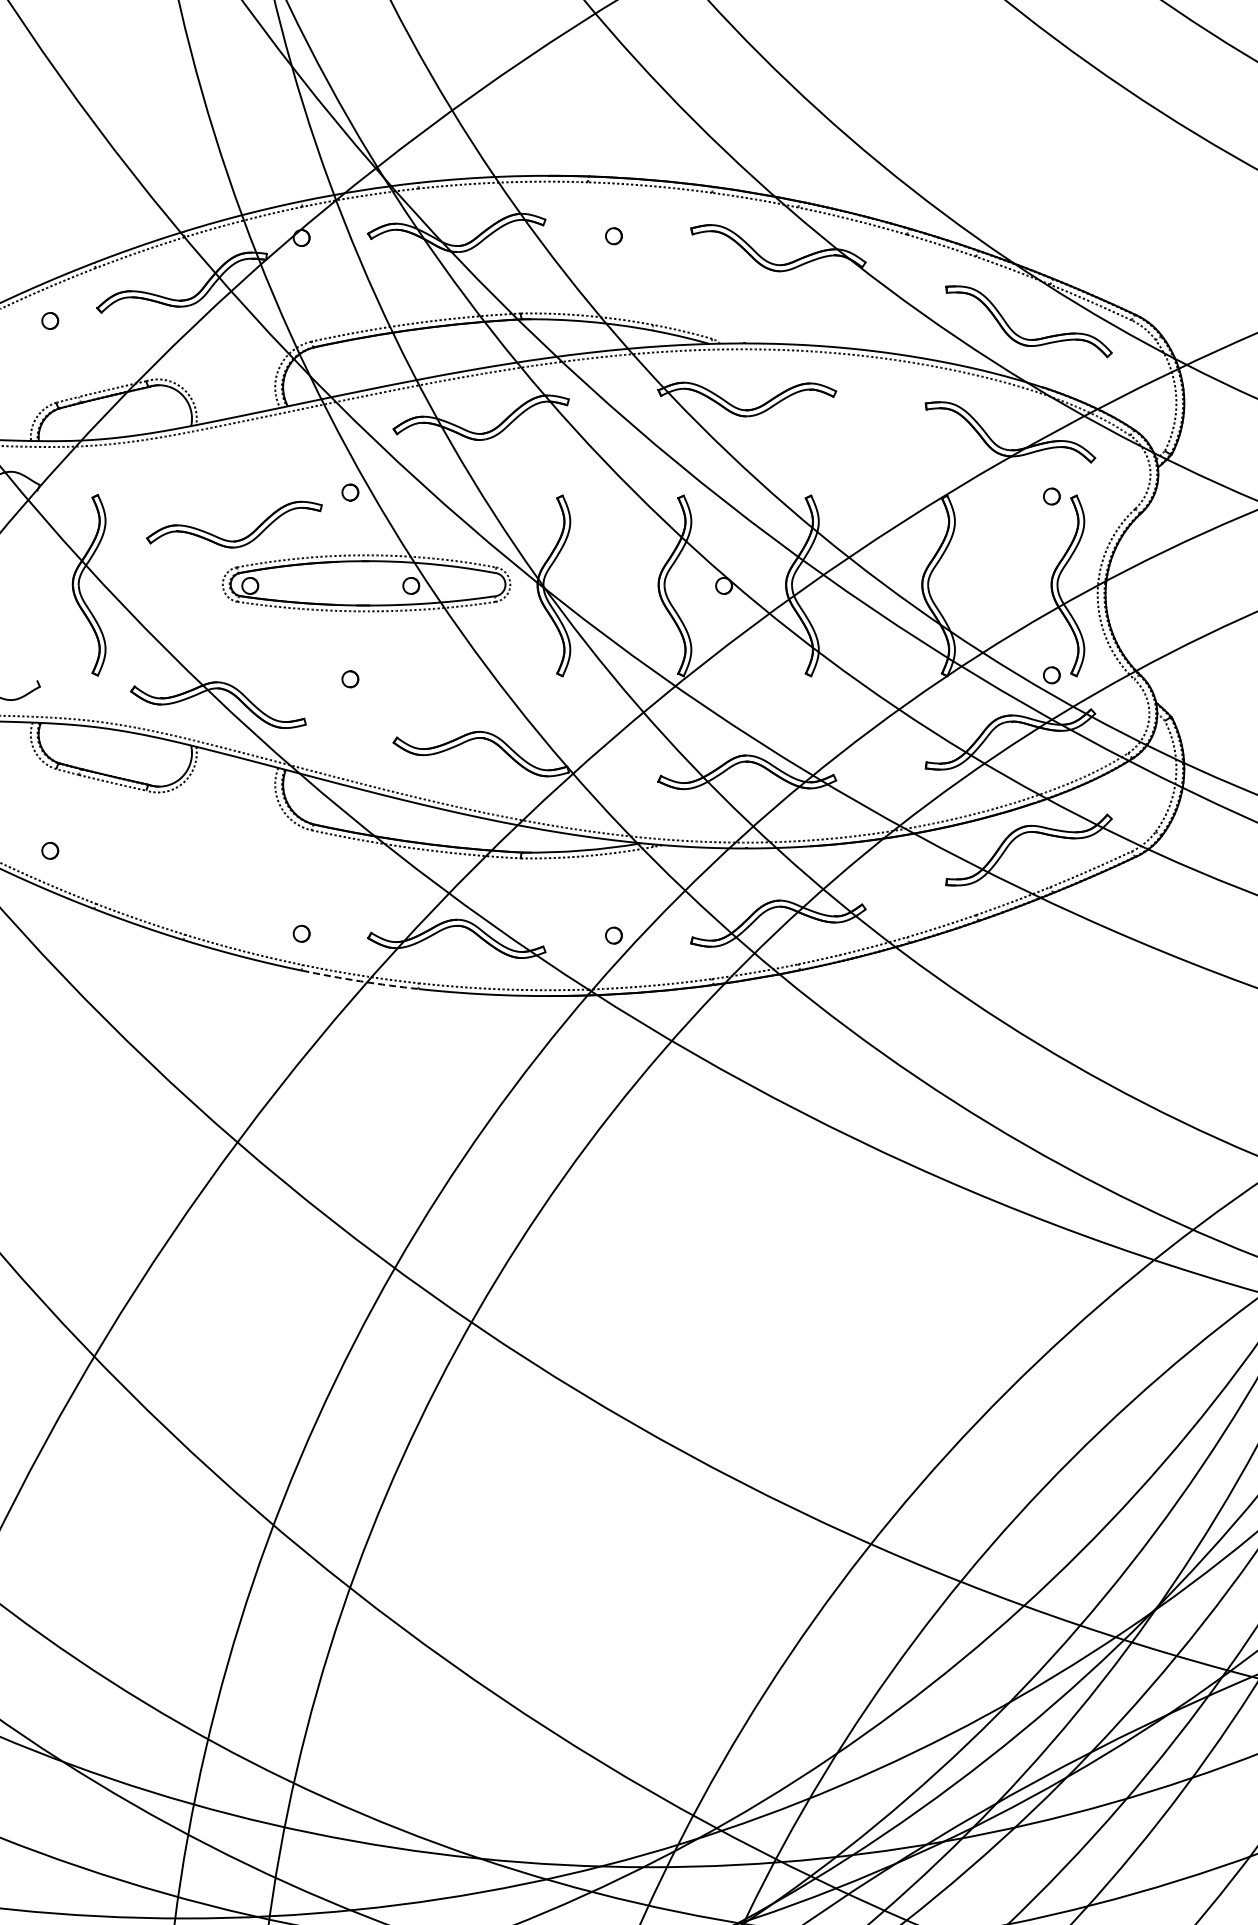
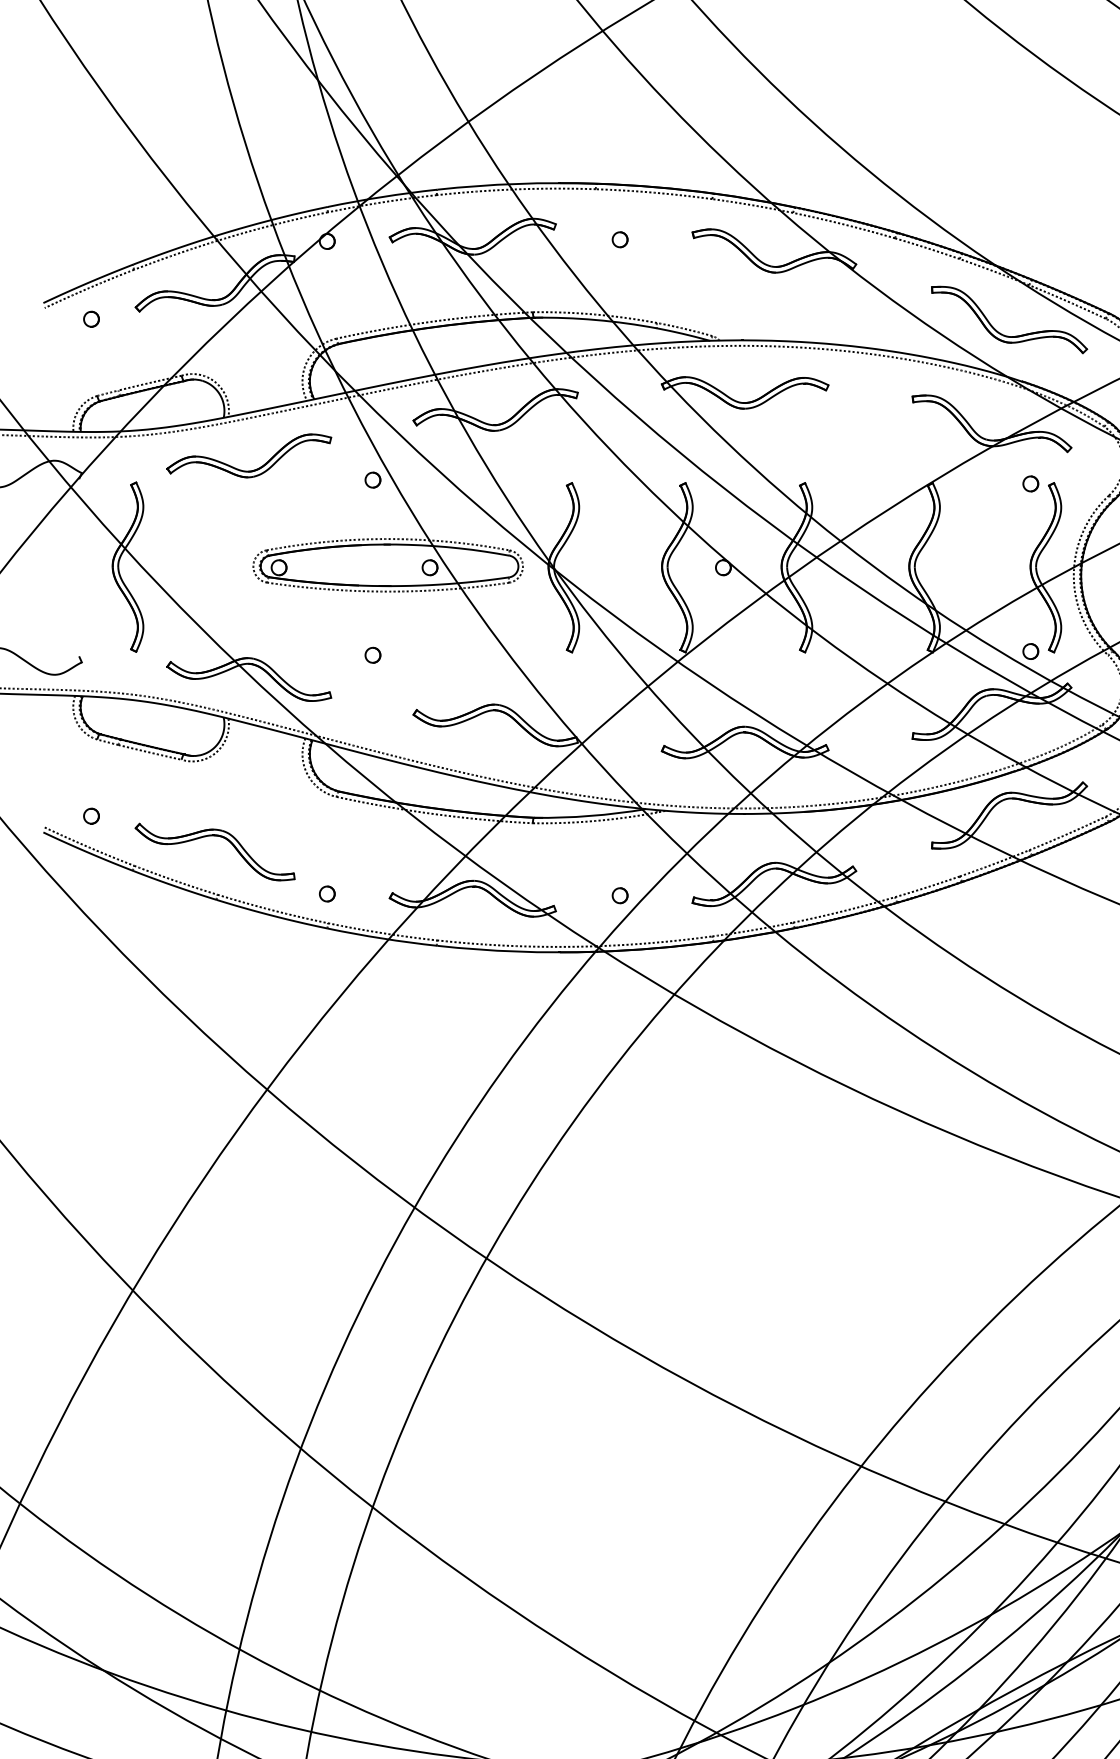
part: (238, 539) -> (253, 469), moved
part: (181, 872) -> (214, 836), added
arc: (360, 981) -> (382, 938), dashed -> solid

